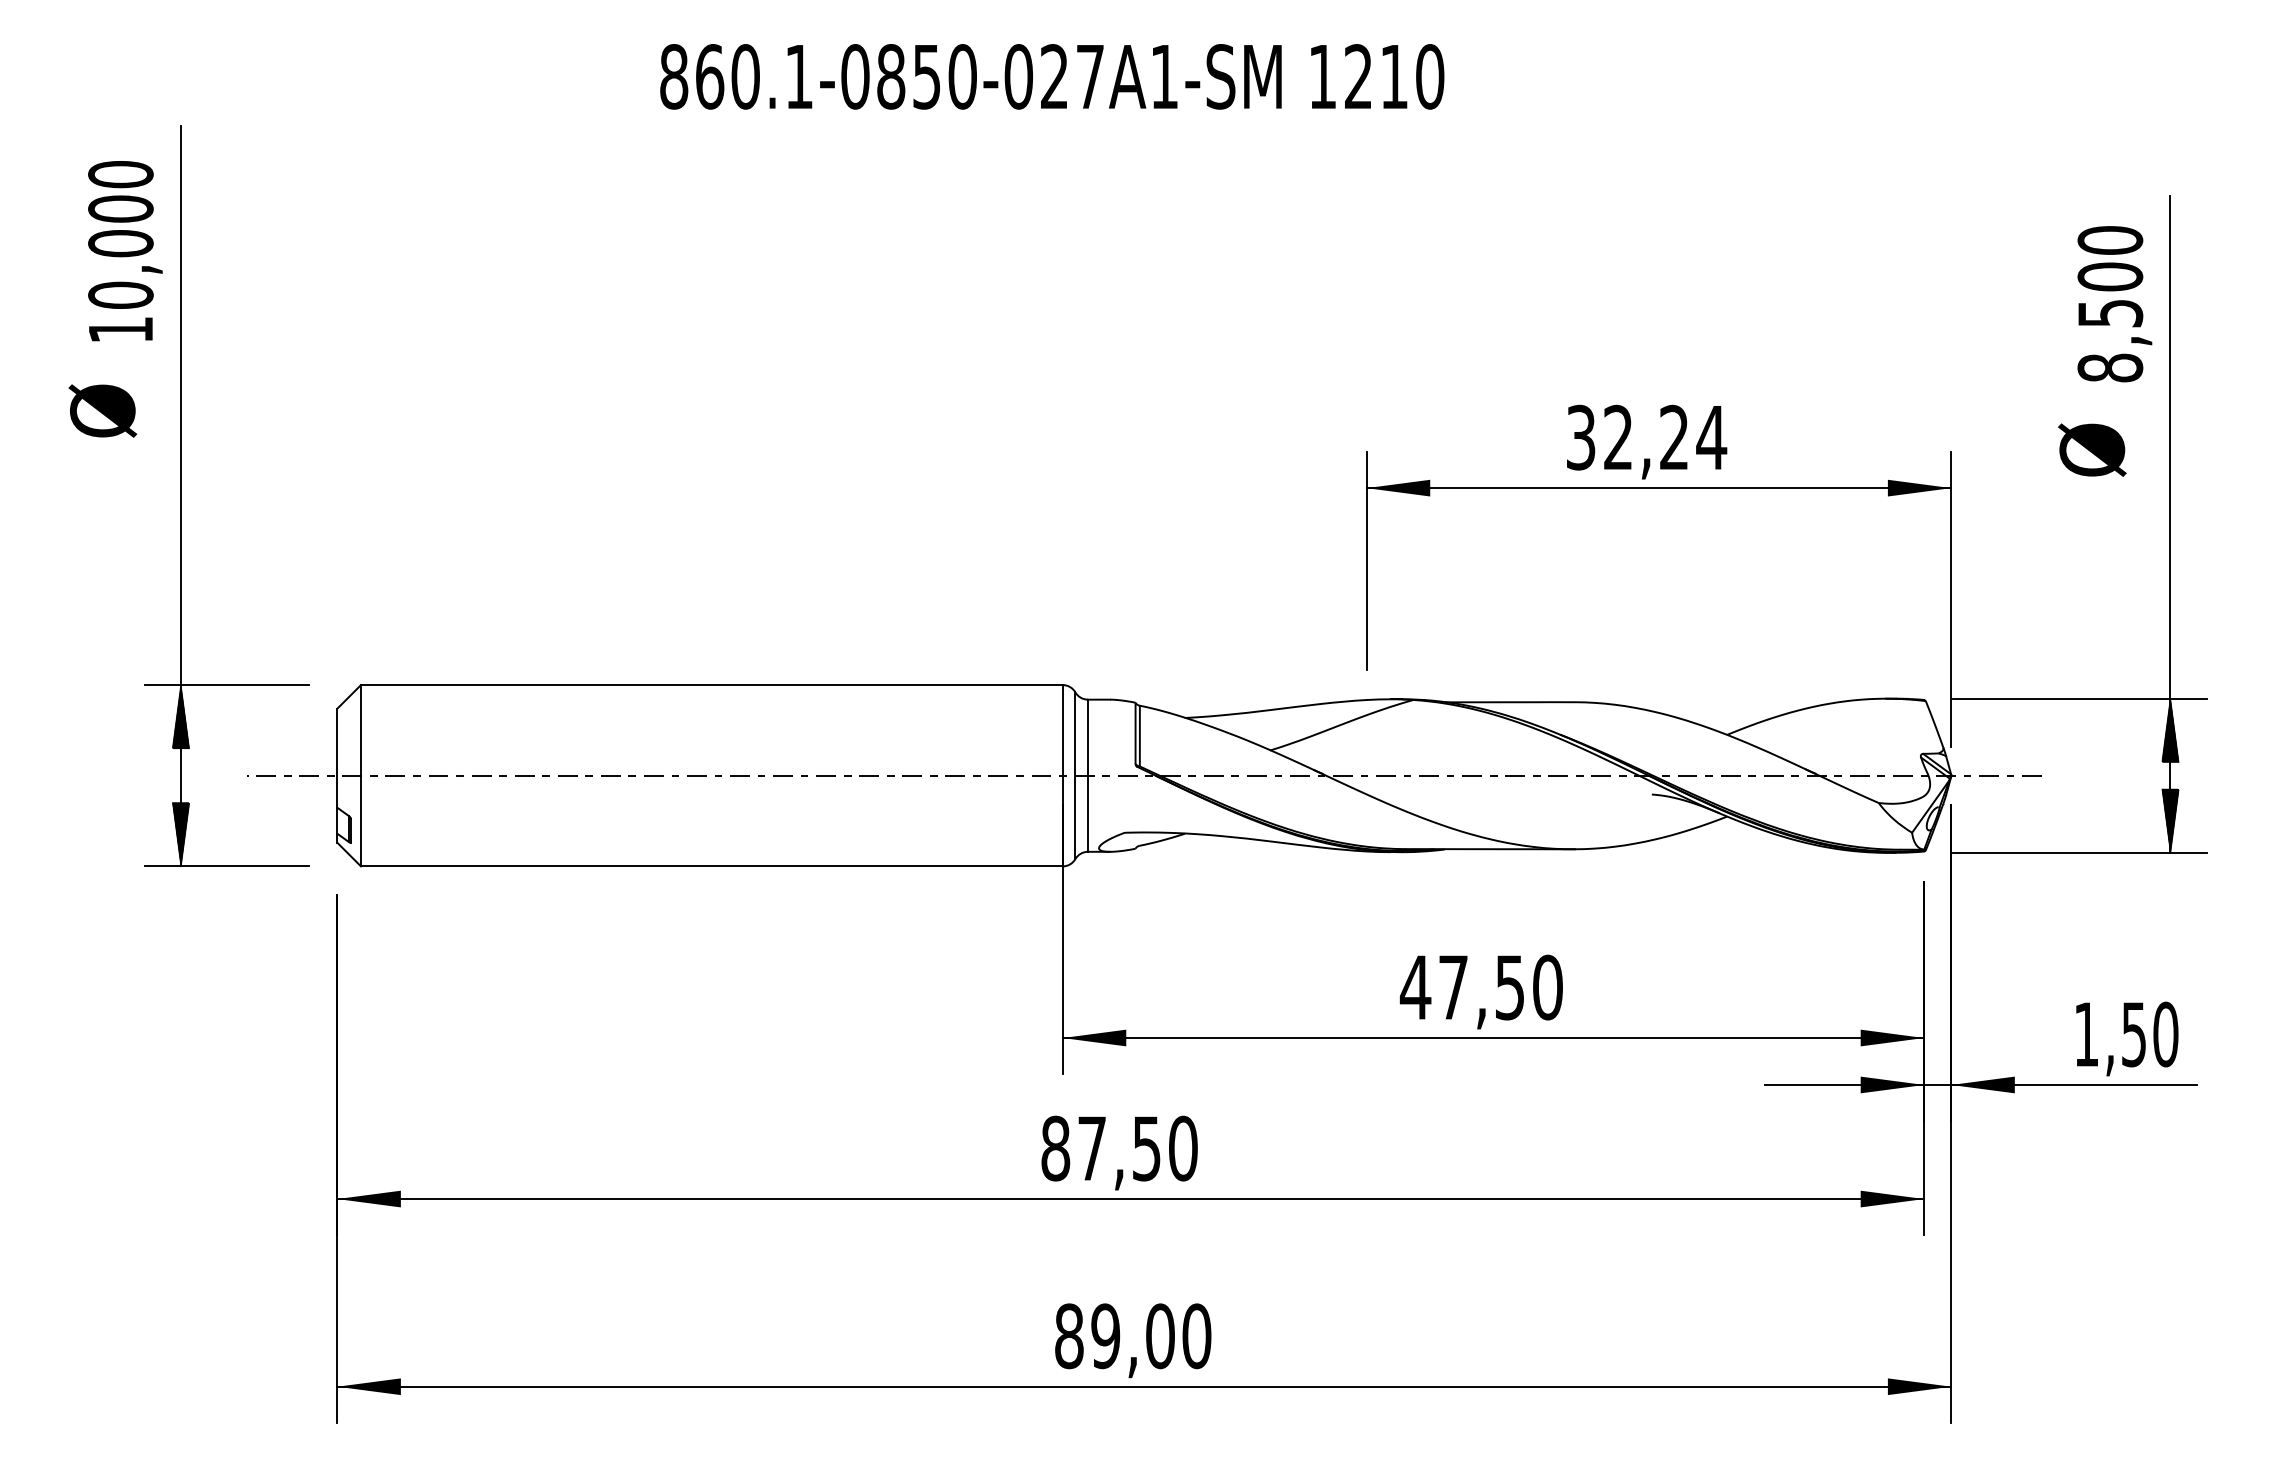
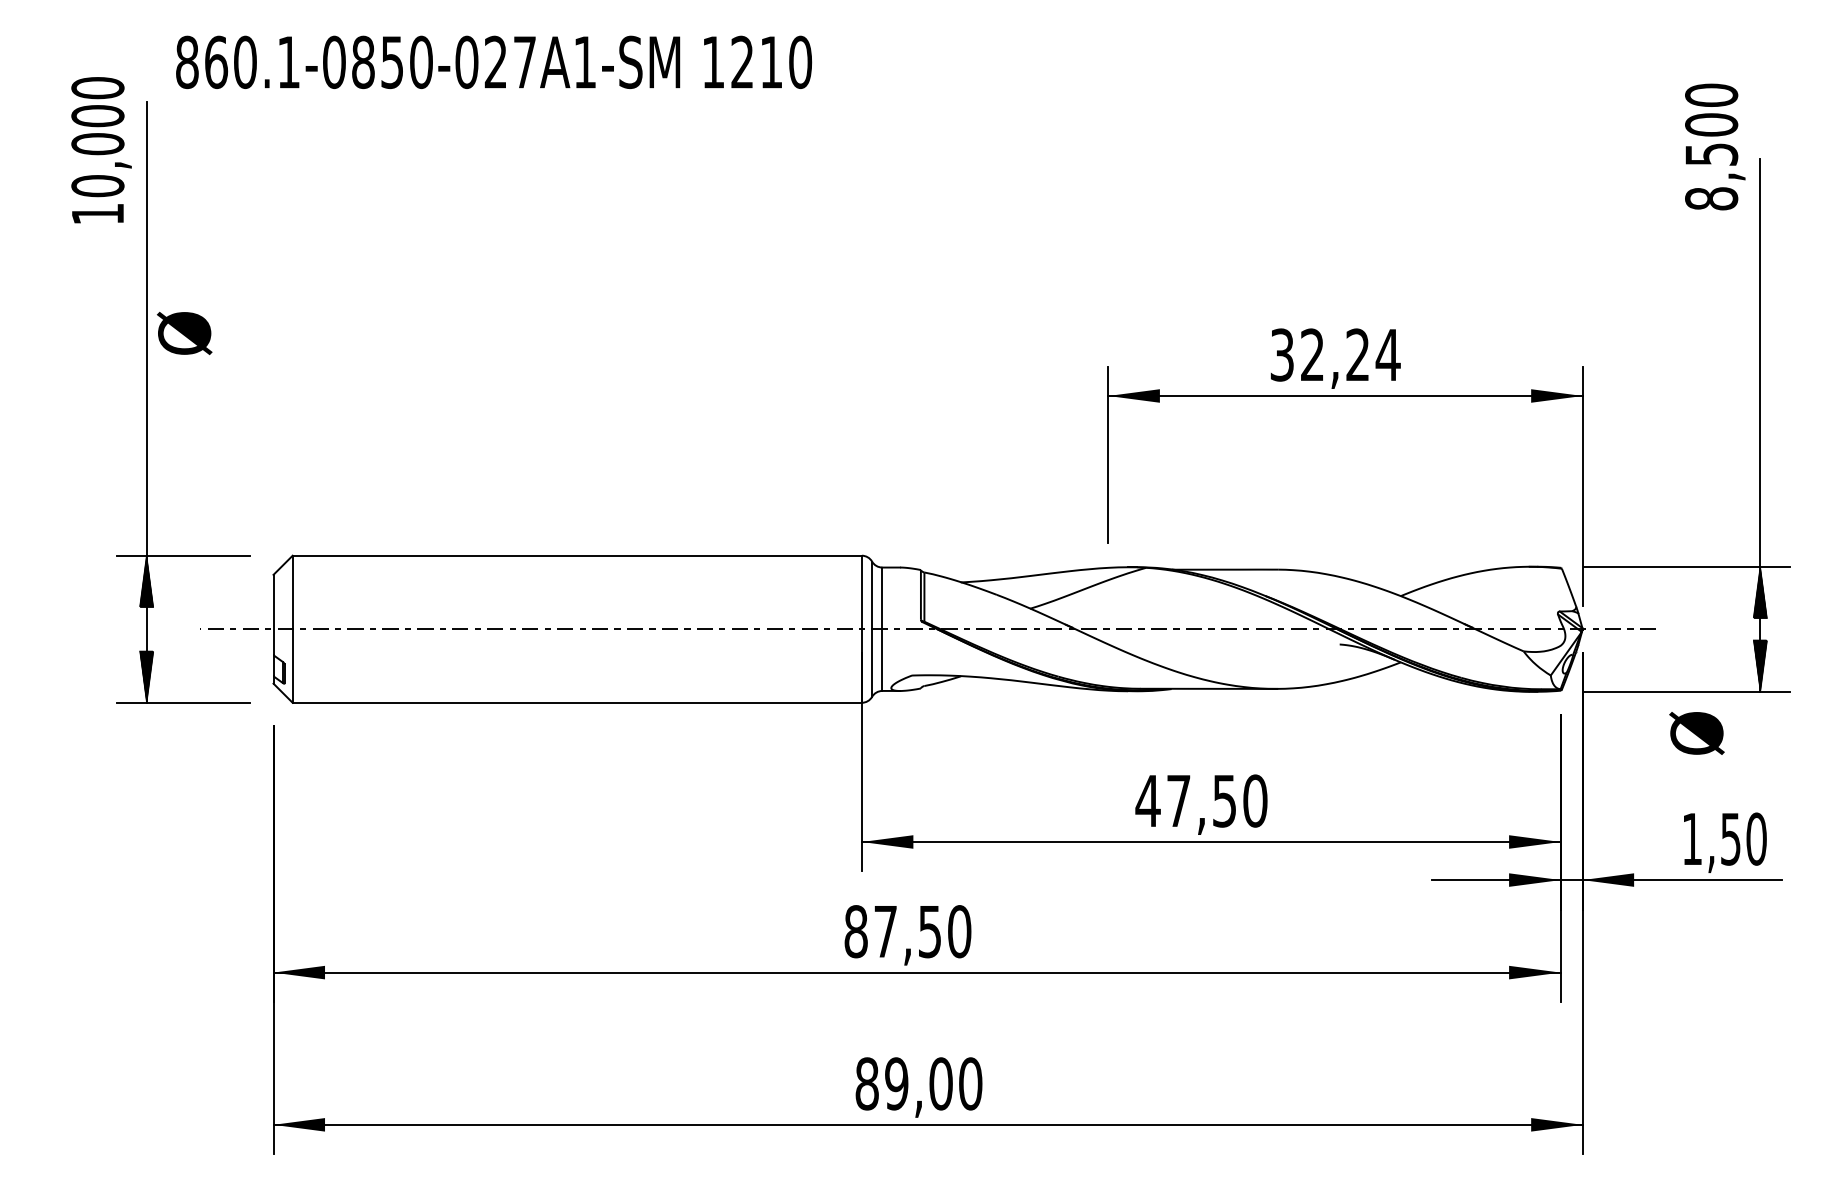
text: (1052, 76) -> (494, 62), moved
text: (125, 251) -> (101, 150), moved
text: (2114, 304) -> (1714, 147), moved
text: (102, 410) -> (184, 333), moved
text: (2092, 449) -> (1697, 732), moved

